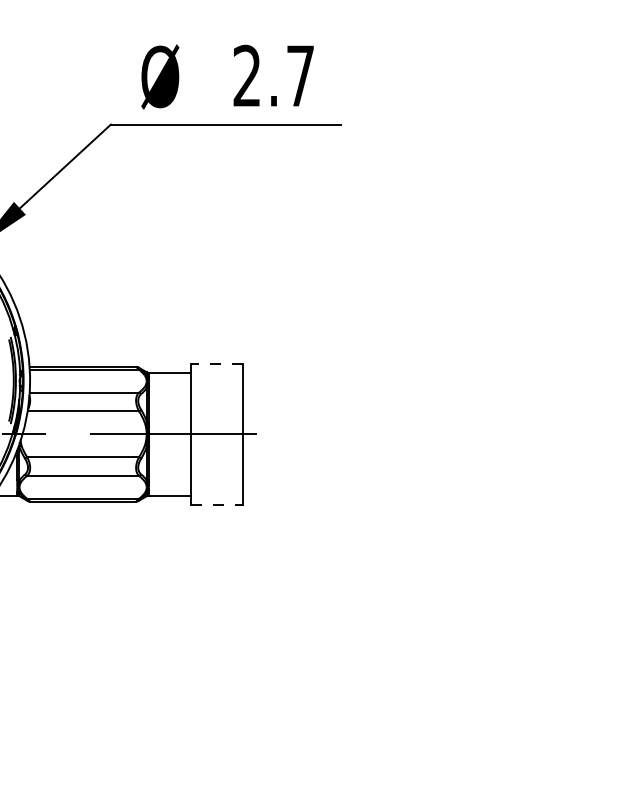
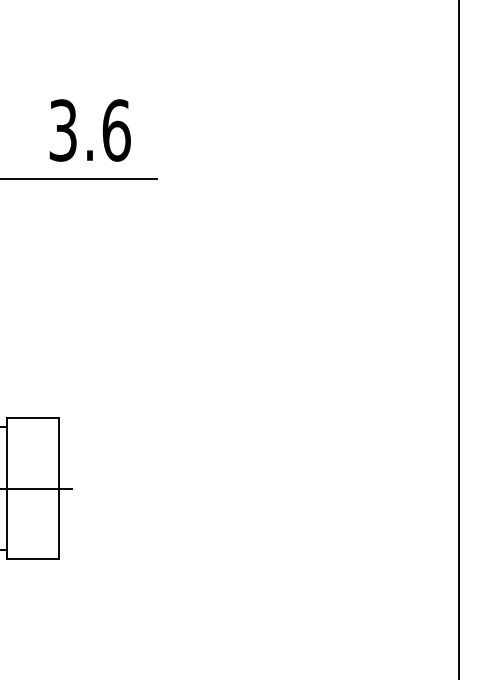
text: (273, 75) -> (89, 129), 2.7 -> 3.6
line: (216, 363) -> (32, 417), dashed -> solid
line: (216, 504) -> (32, 558), dashed -> solid

